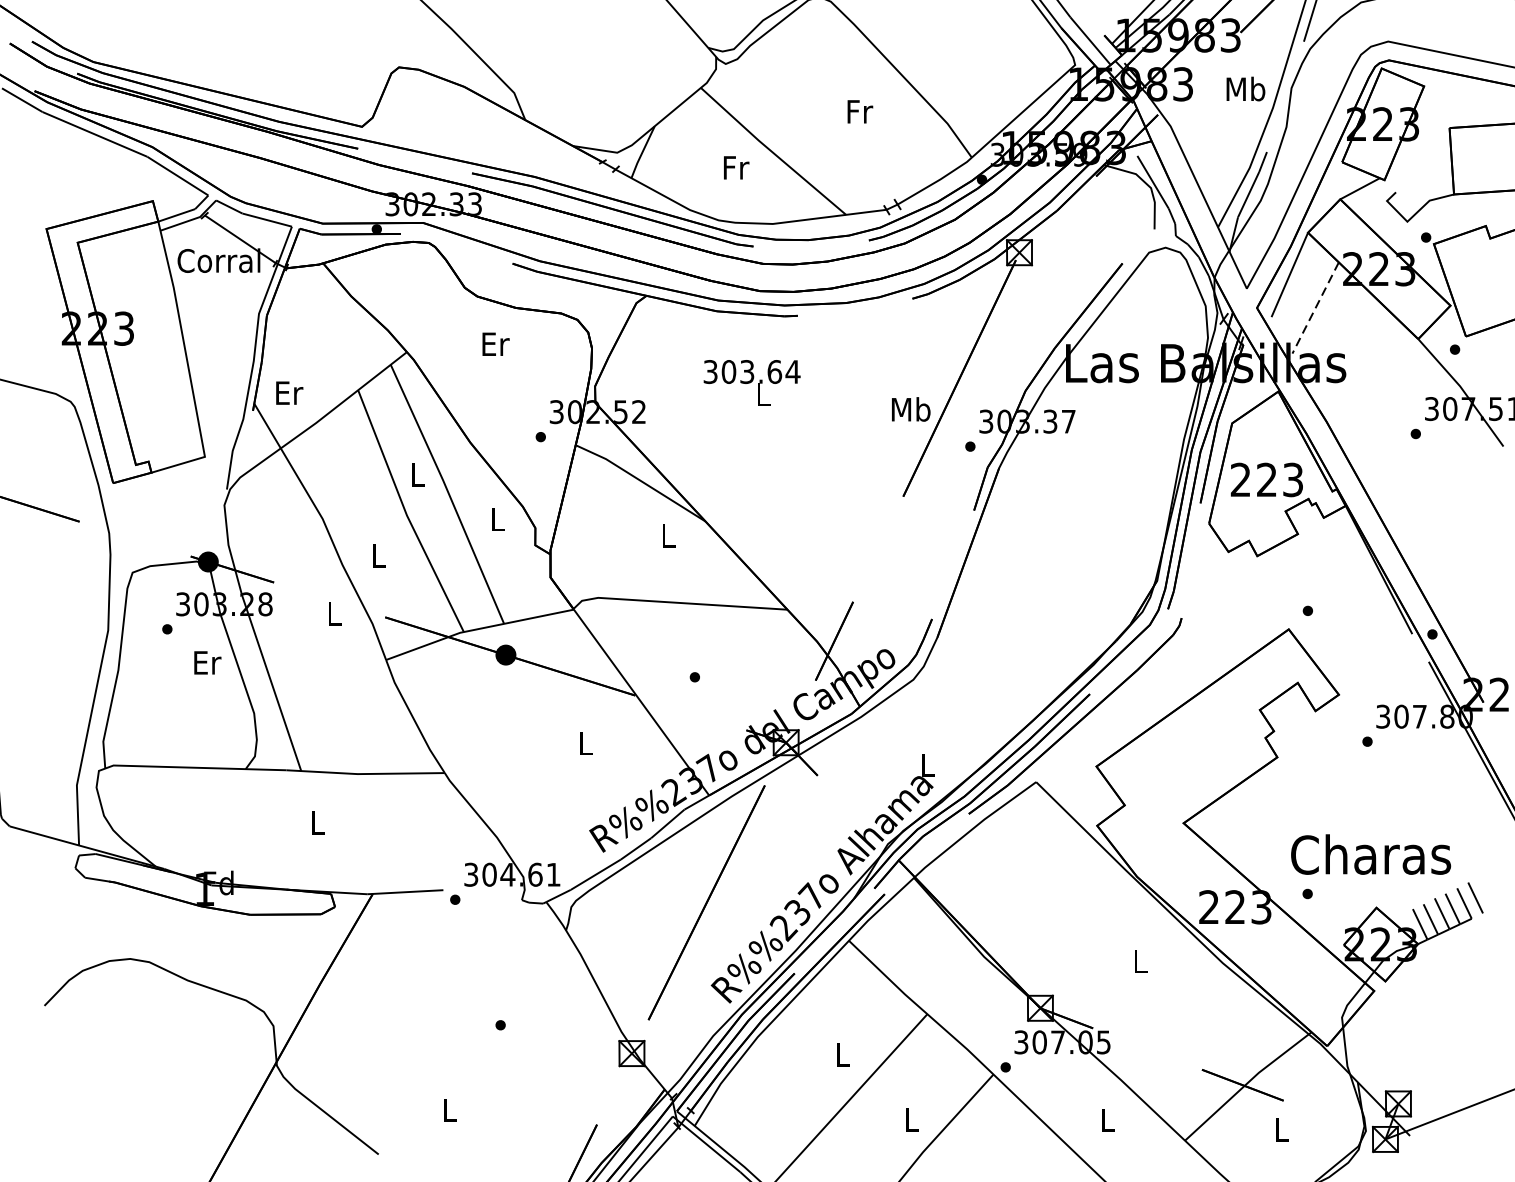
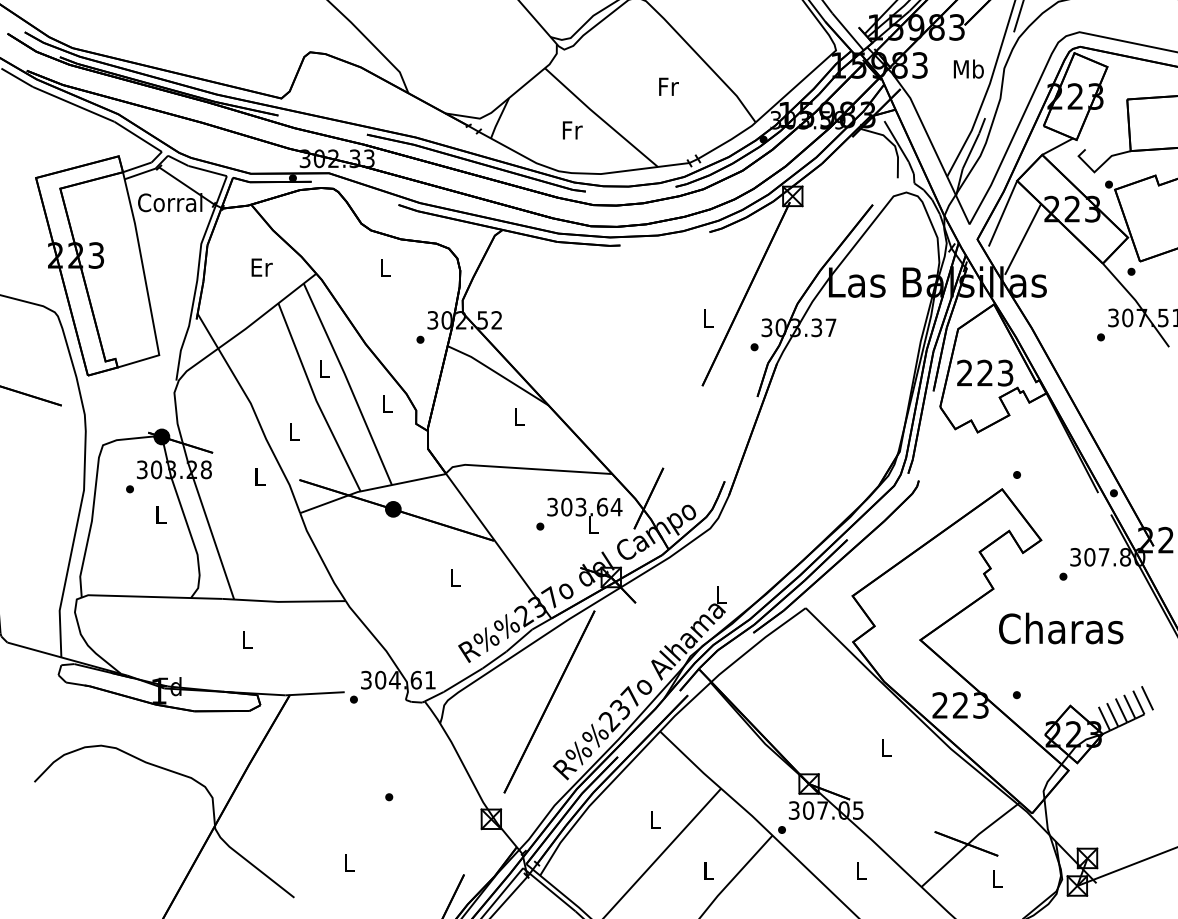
line: (1316, 308) -> (1023, 239), dashed -> solid
text: (495, 344) -> (385, 267), Er -> L
text: (751, 382) -> (584, 515), moved
text: (288, 392) -> (261, 267), moved
text: (911, 408) -> (708, 317), Mb -> L
text: (207, 663) -> (161, 515), Er -> L
text: (1371, 854) -> (1061, 628), moved

